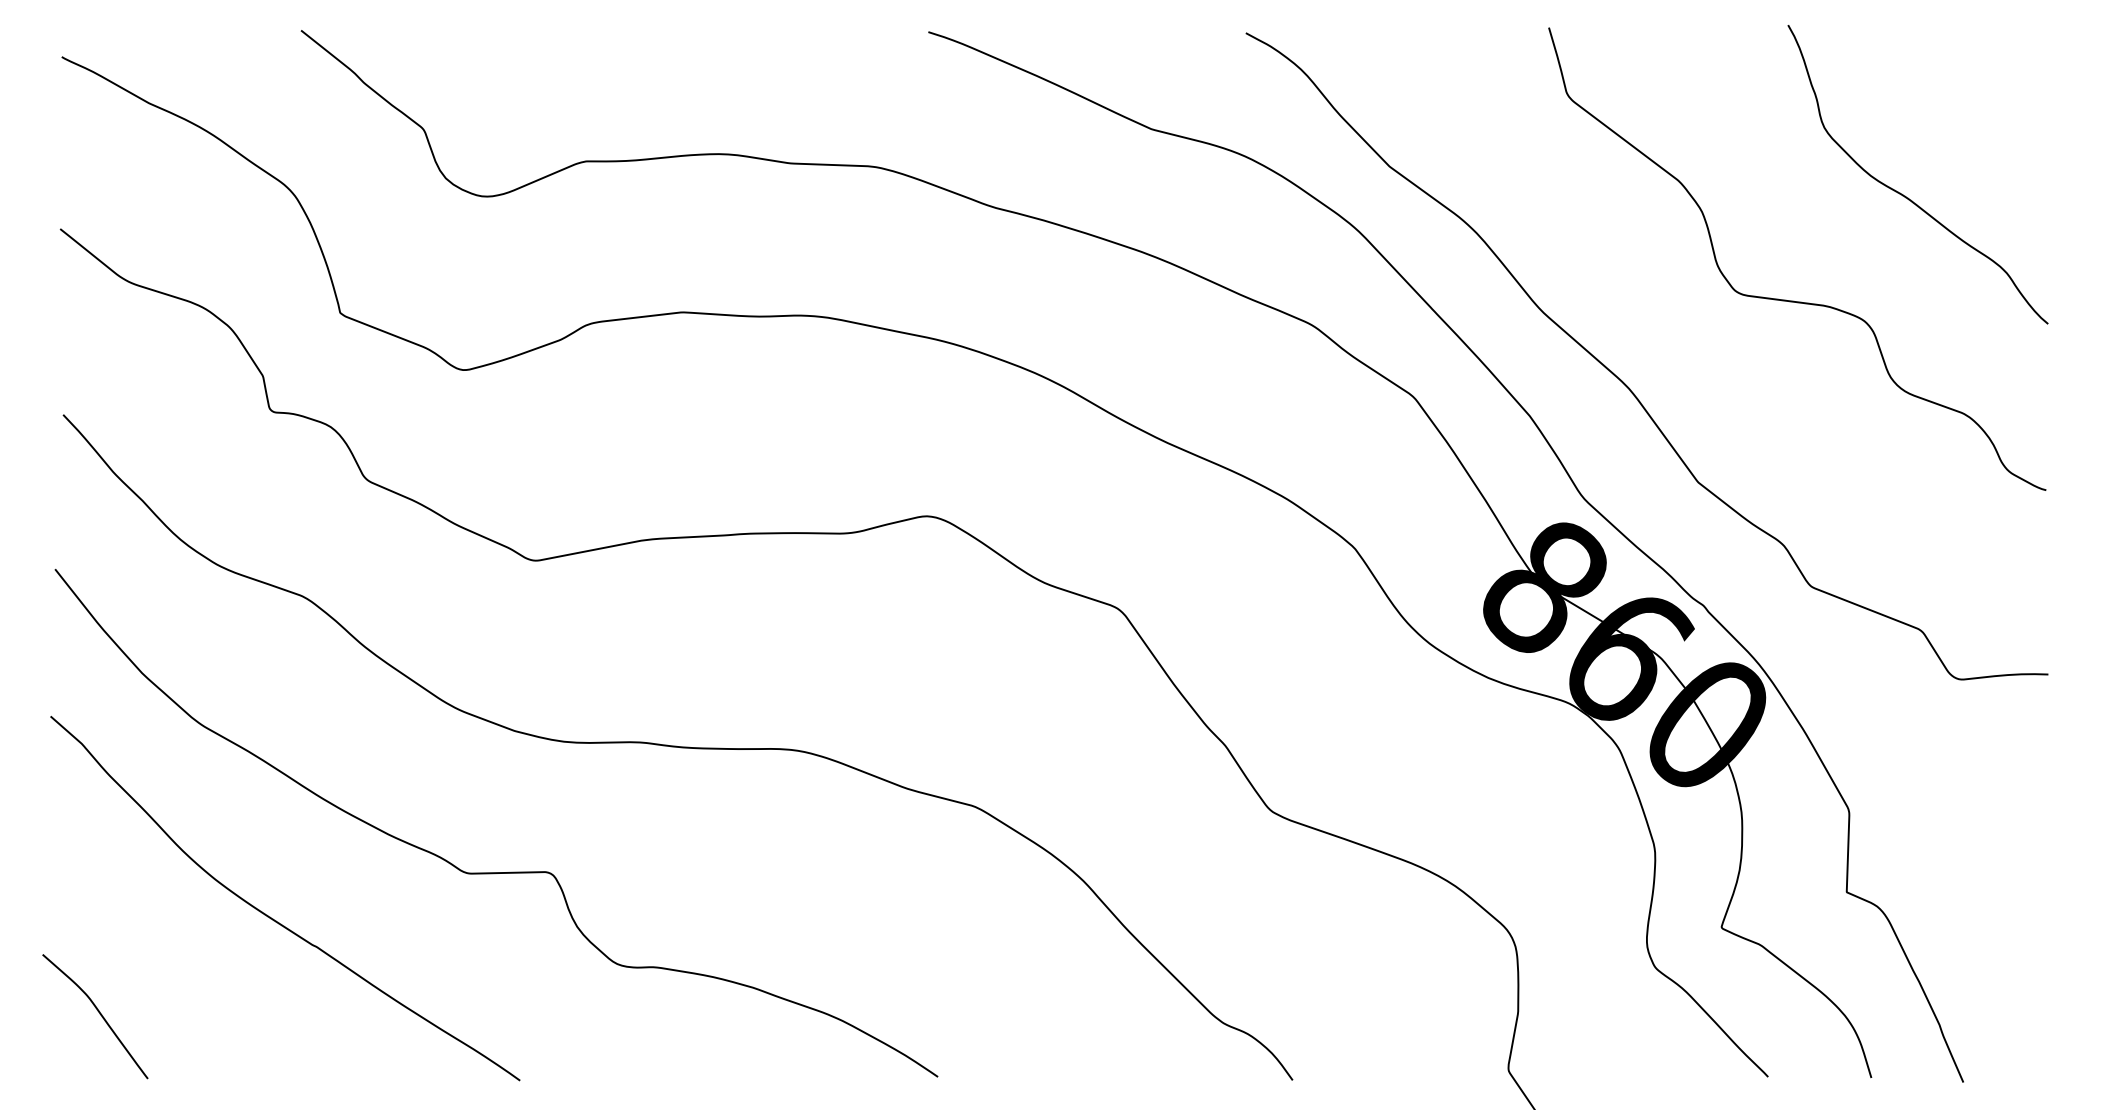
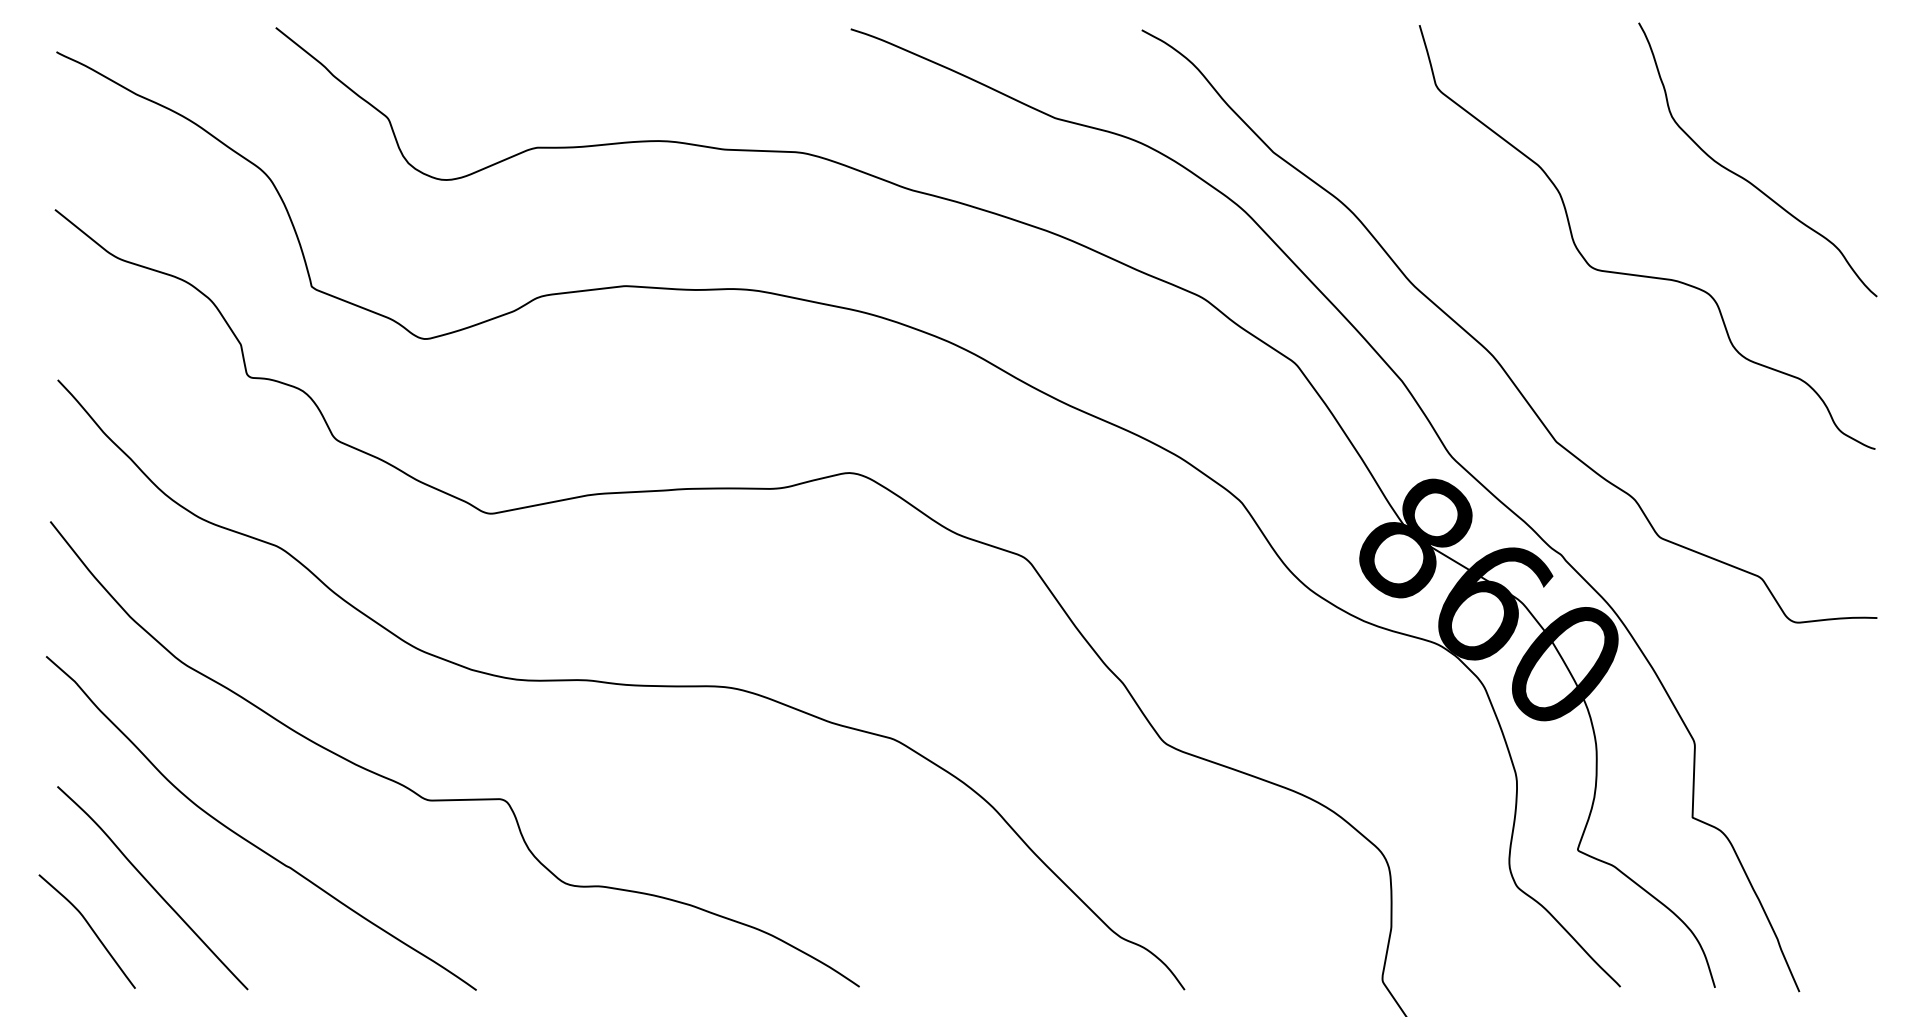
curve: (166, 969) -> (152, 888), added

